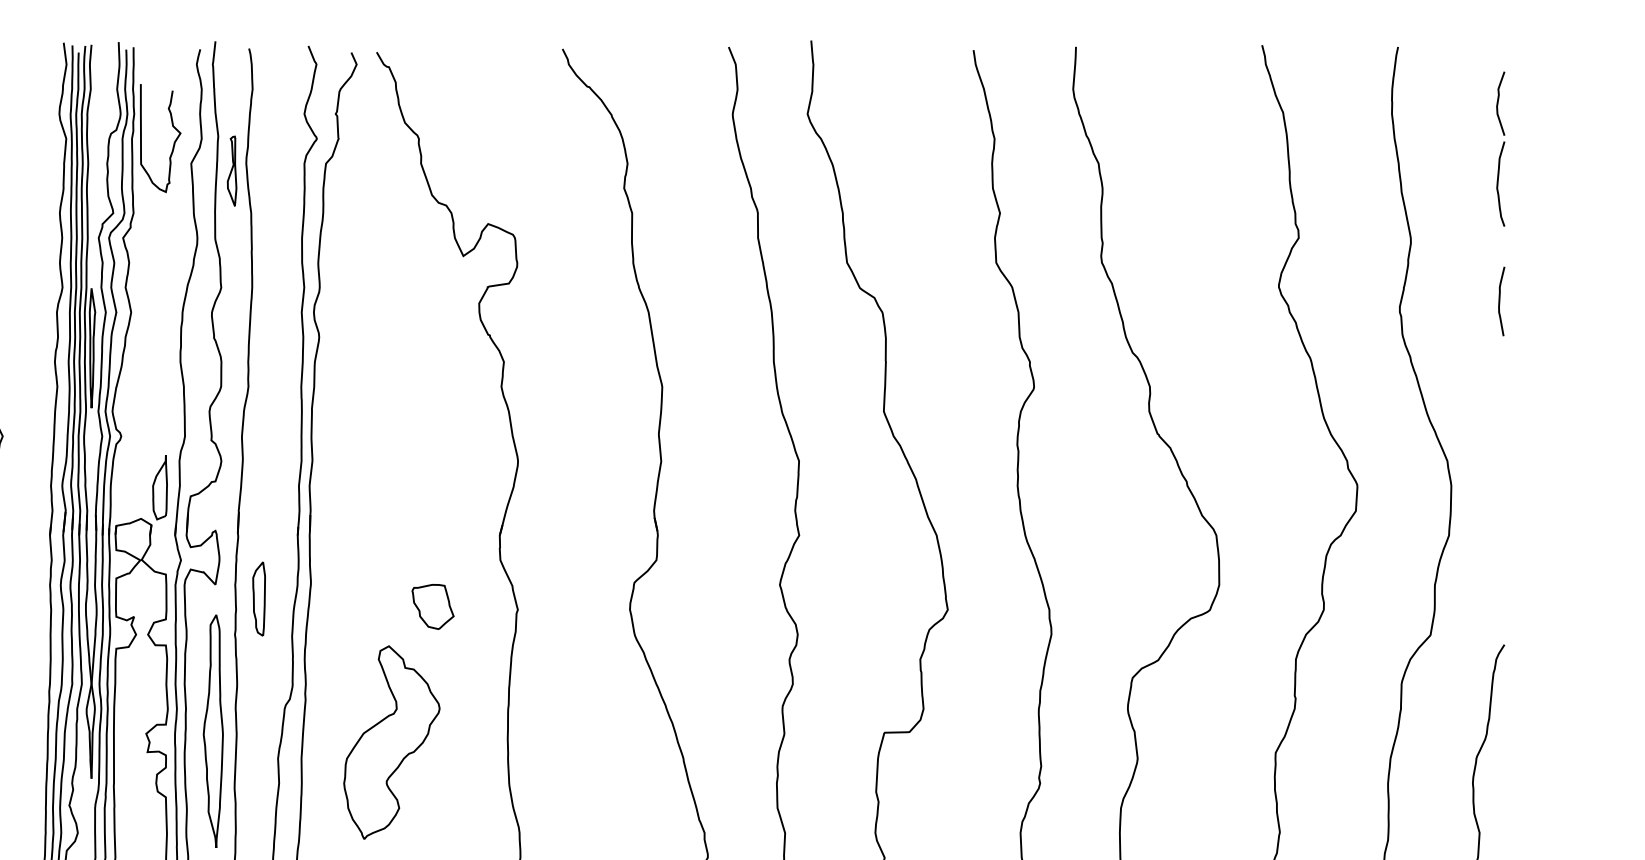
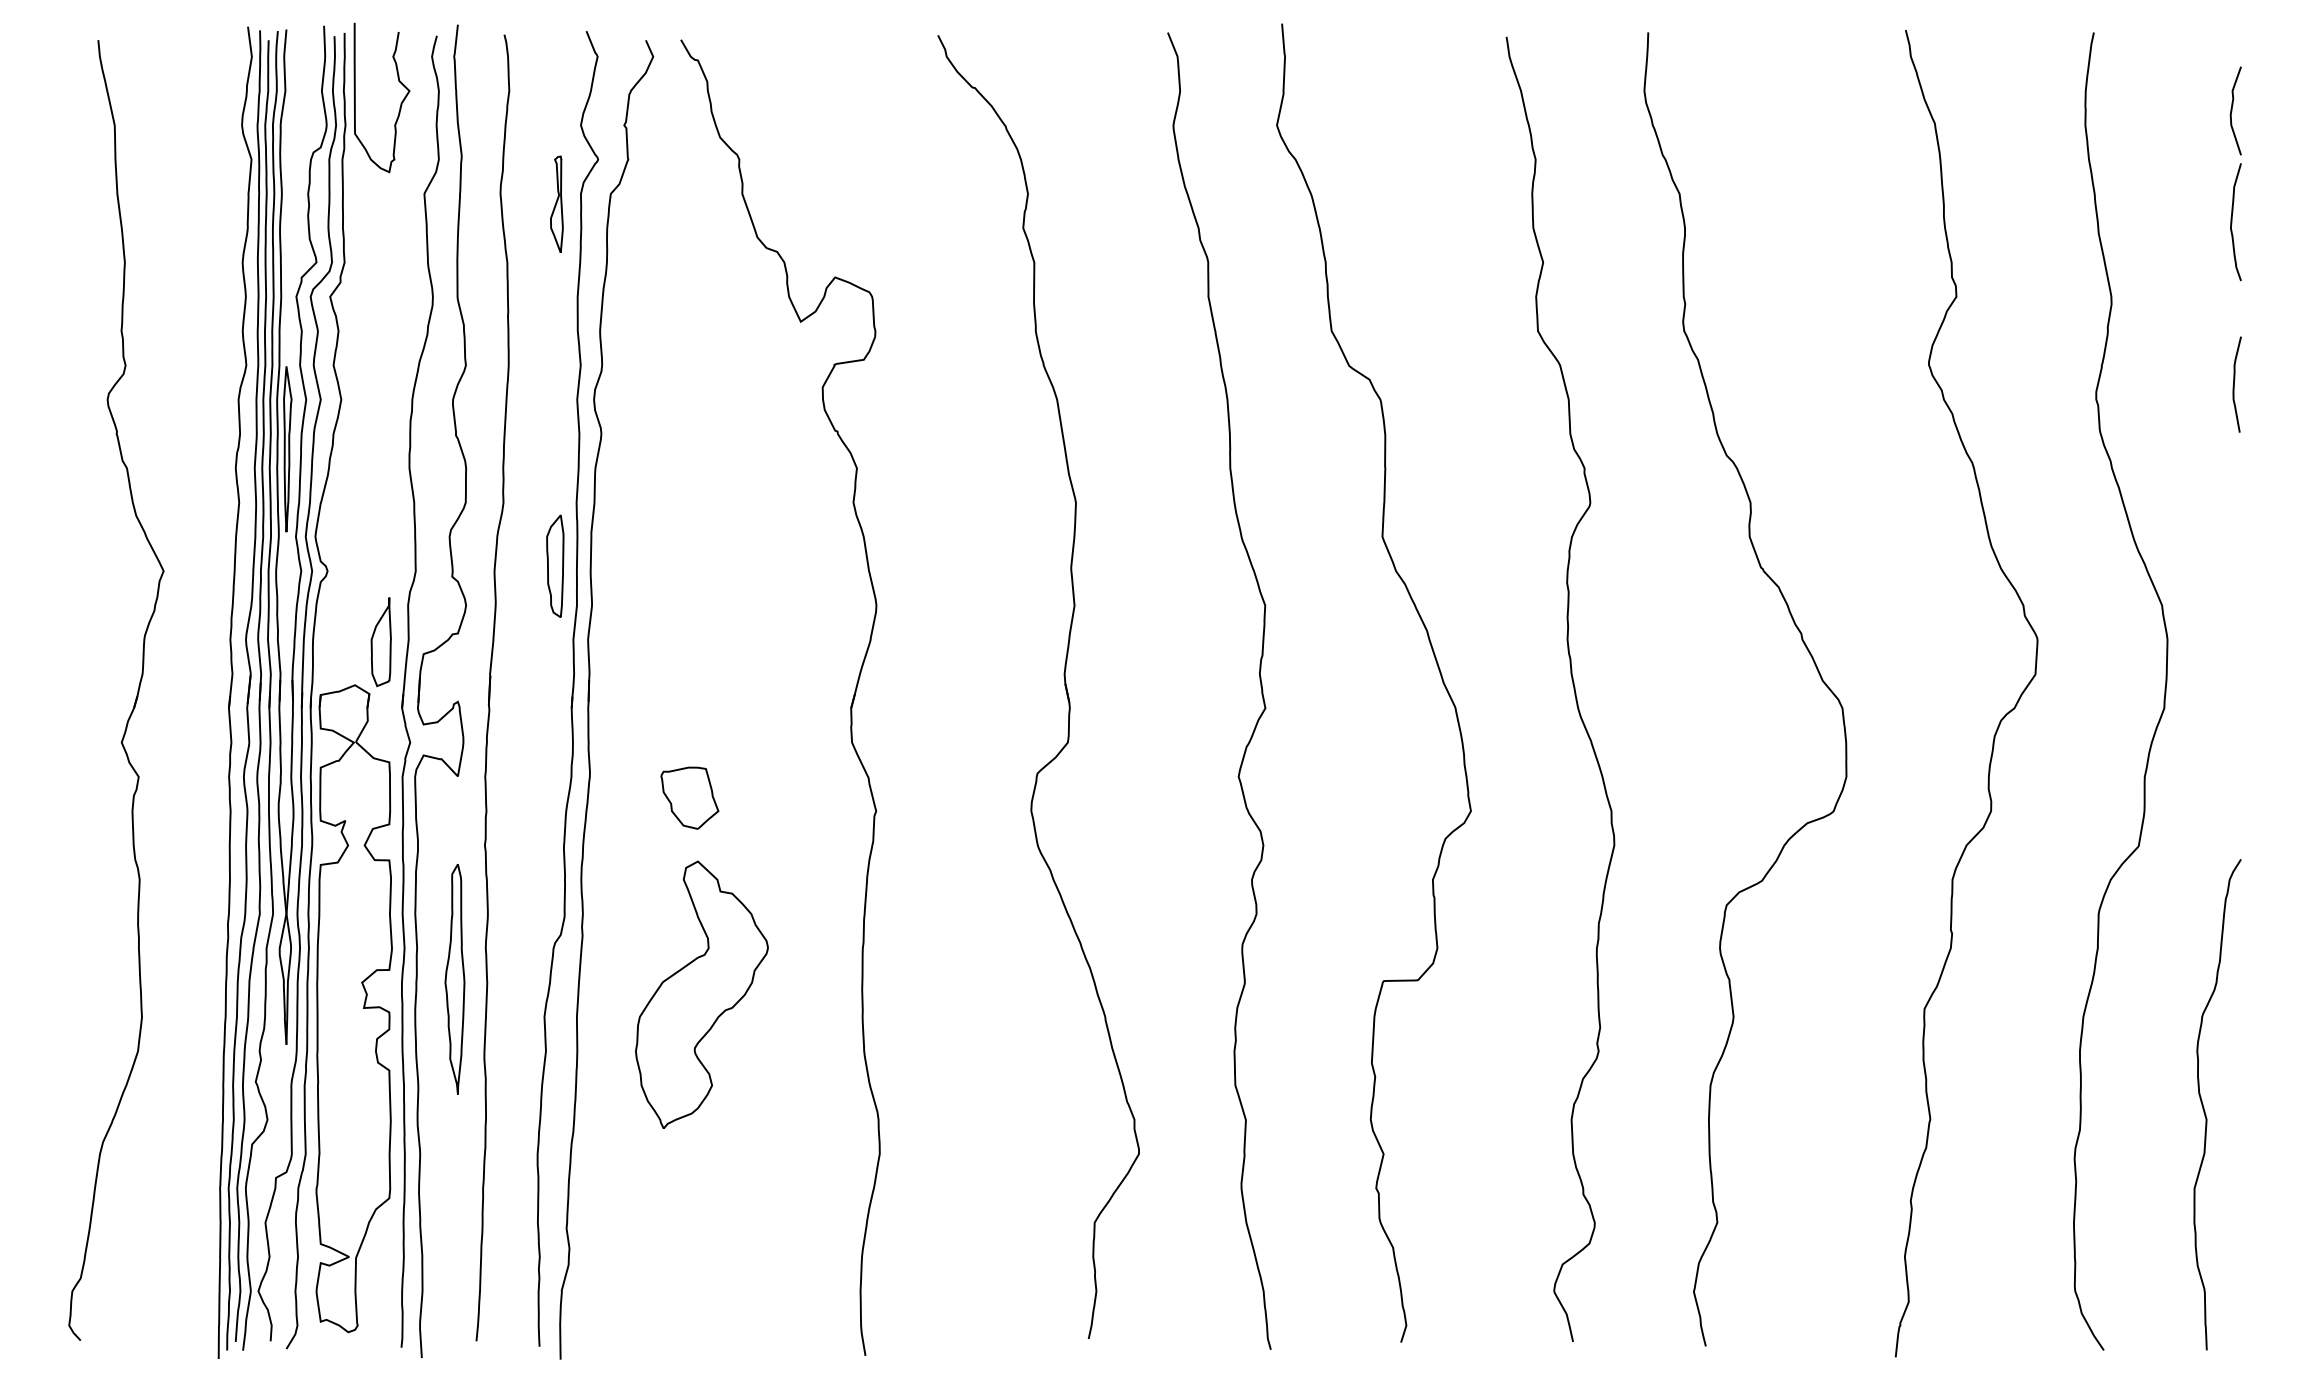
curve: (173, 142) -> (400, 103), moved
part: (231, 170) -> (556, 203), moved
part: (259, 598) -> (555, 565), moved
part: (432, 606) -> (689, 797), moved
part: (213, 731) -> (454, 979), size x0.71

